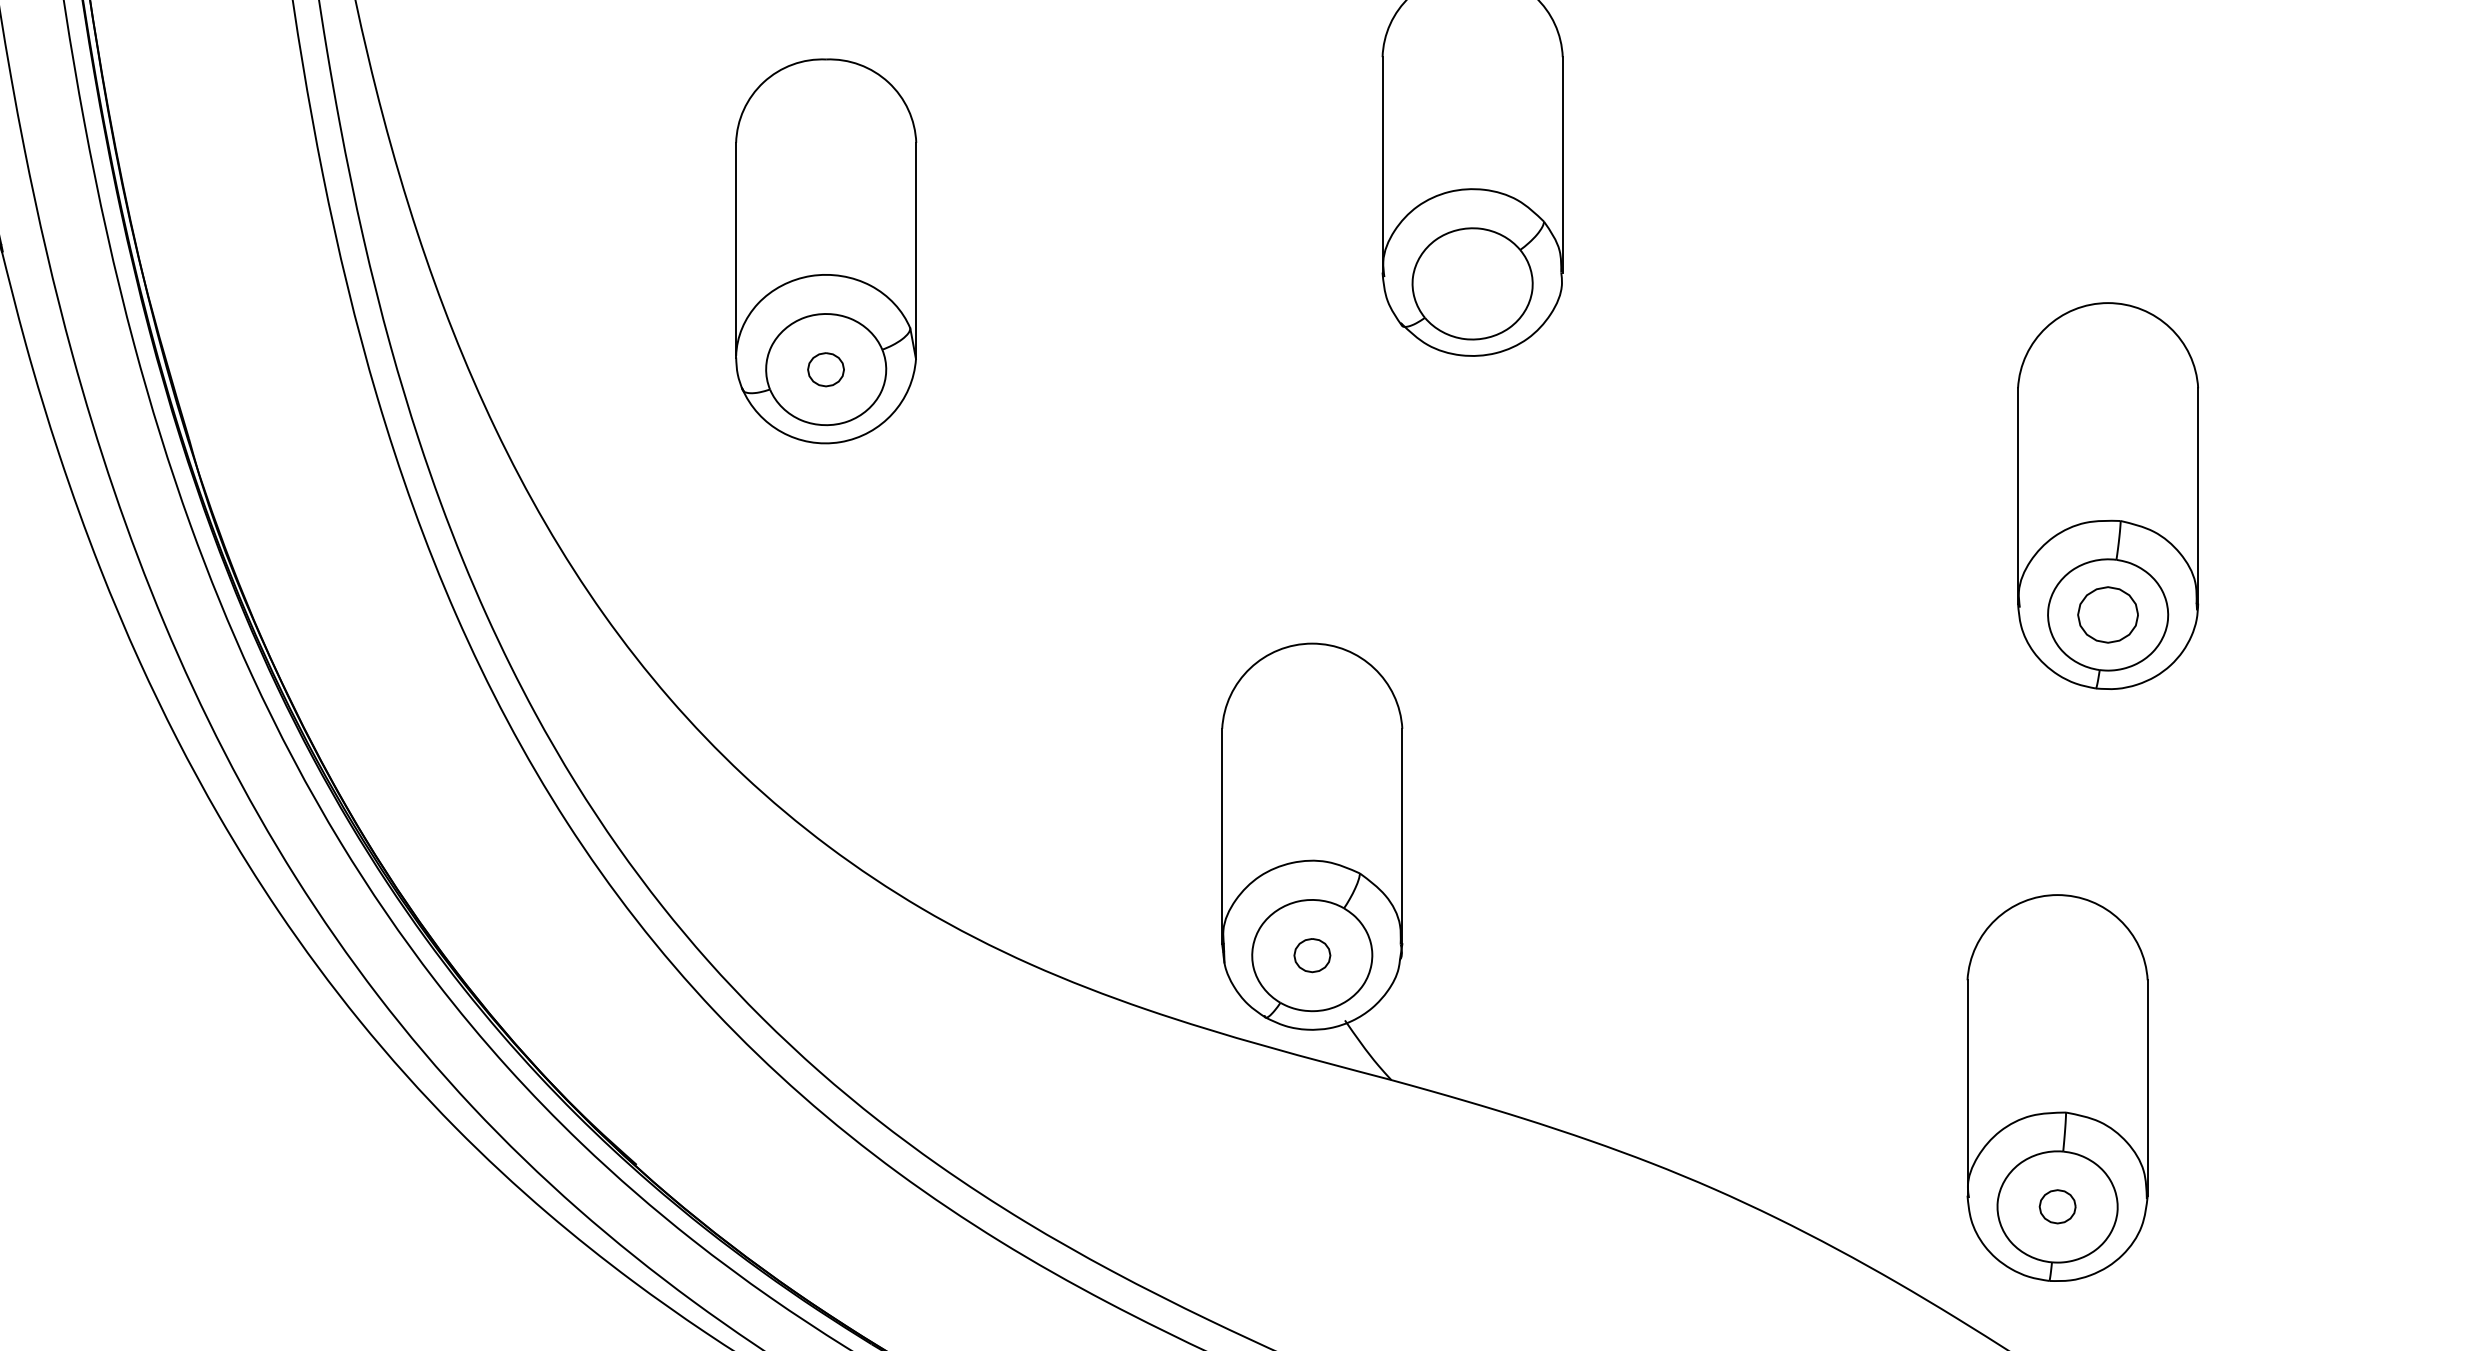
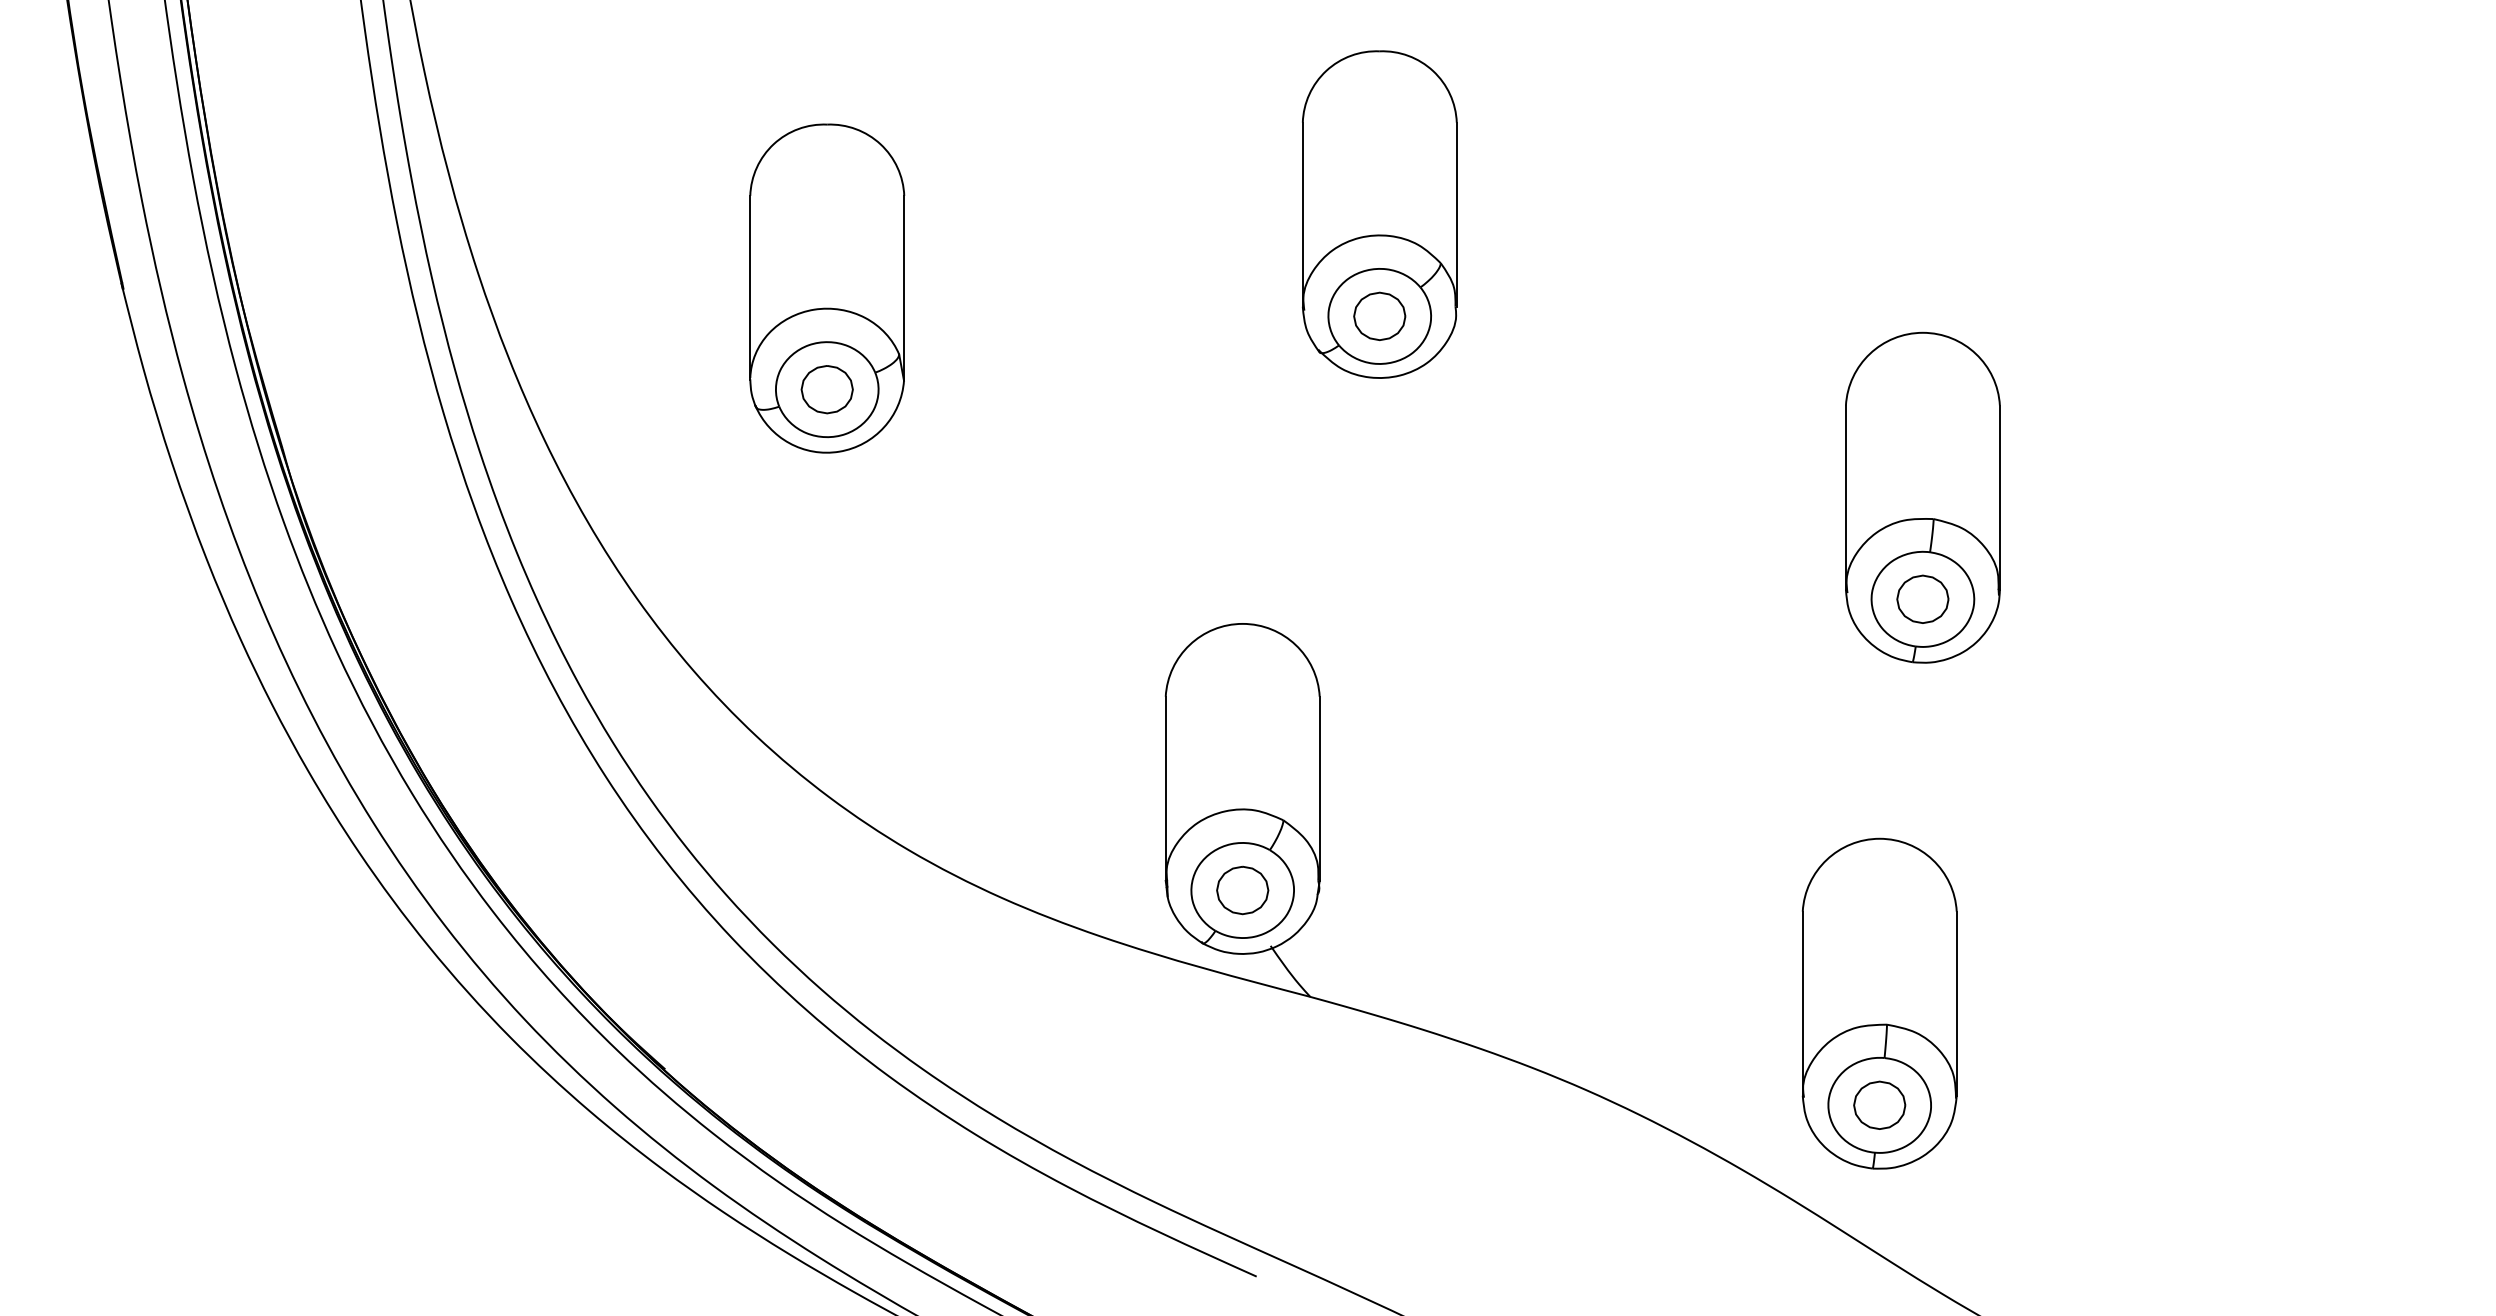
part: (1472, 283) -> (1379, 316), added
part: (825, 369) -> (826, 389), size x1.67
part: (1312, 955) -> (1242, 890), size x1.67
part: (2057, 1205) -> (1879, 1104), size x1.67

